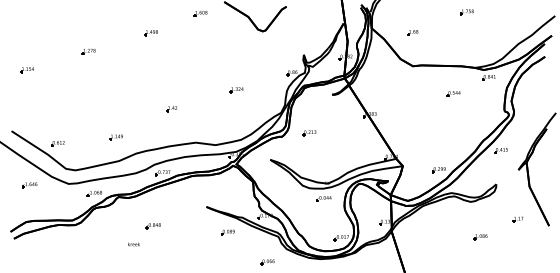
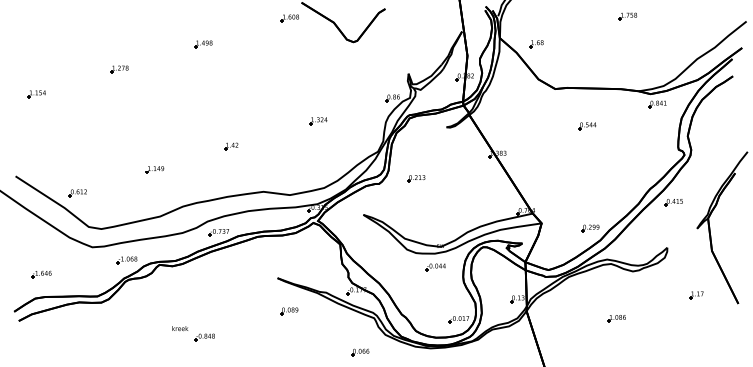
part: (200, 13) -> (289, 18), moved
part: (412, 32) -> (535, 43), moved
part: (453, 93) -> (586, 125), moved
part: (115, 137) -> (153, 170), moved
part: (29, 185) -> (41, 274), moved
part: (152, 226) -> (203, 338), moved
part: (227, 232) -> (288, 311), moved
part: (480, 237) -> (616, 319), moved

